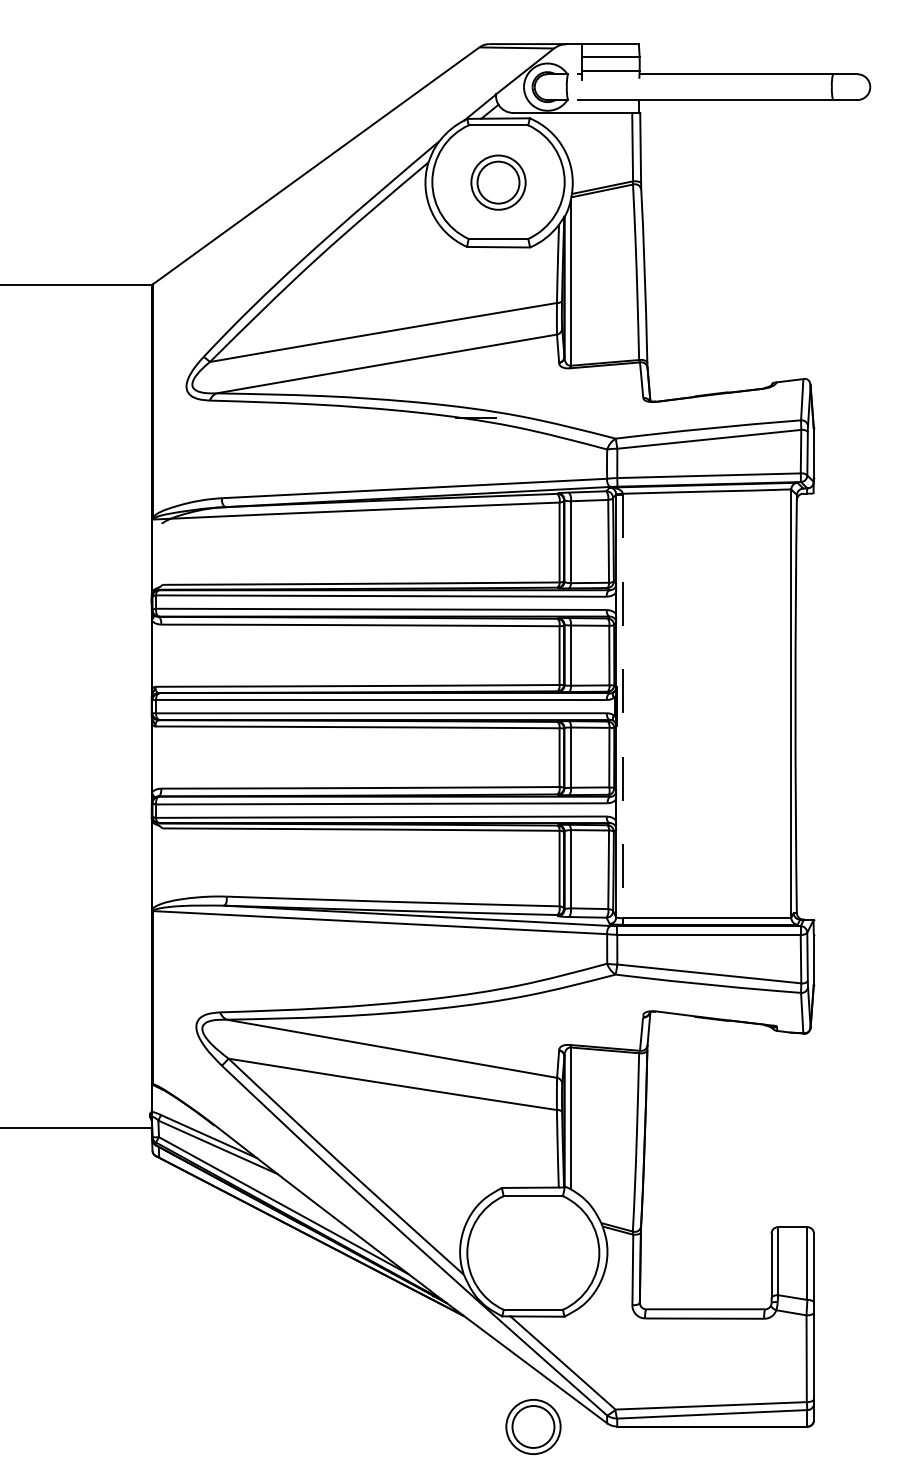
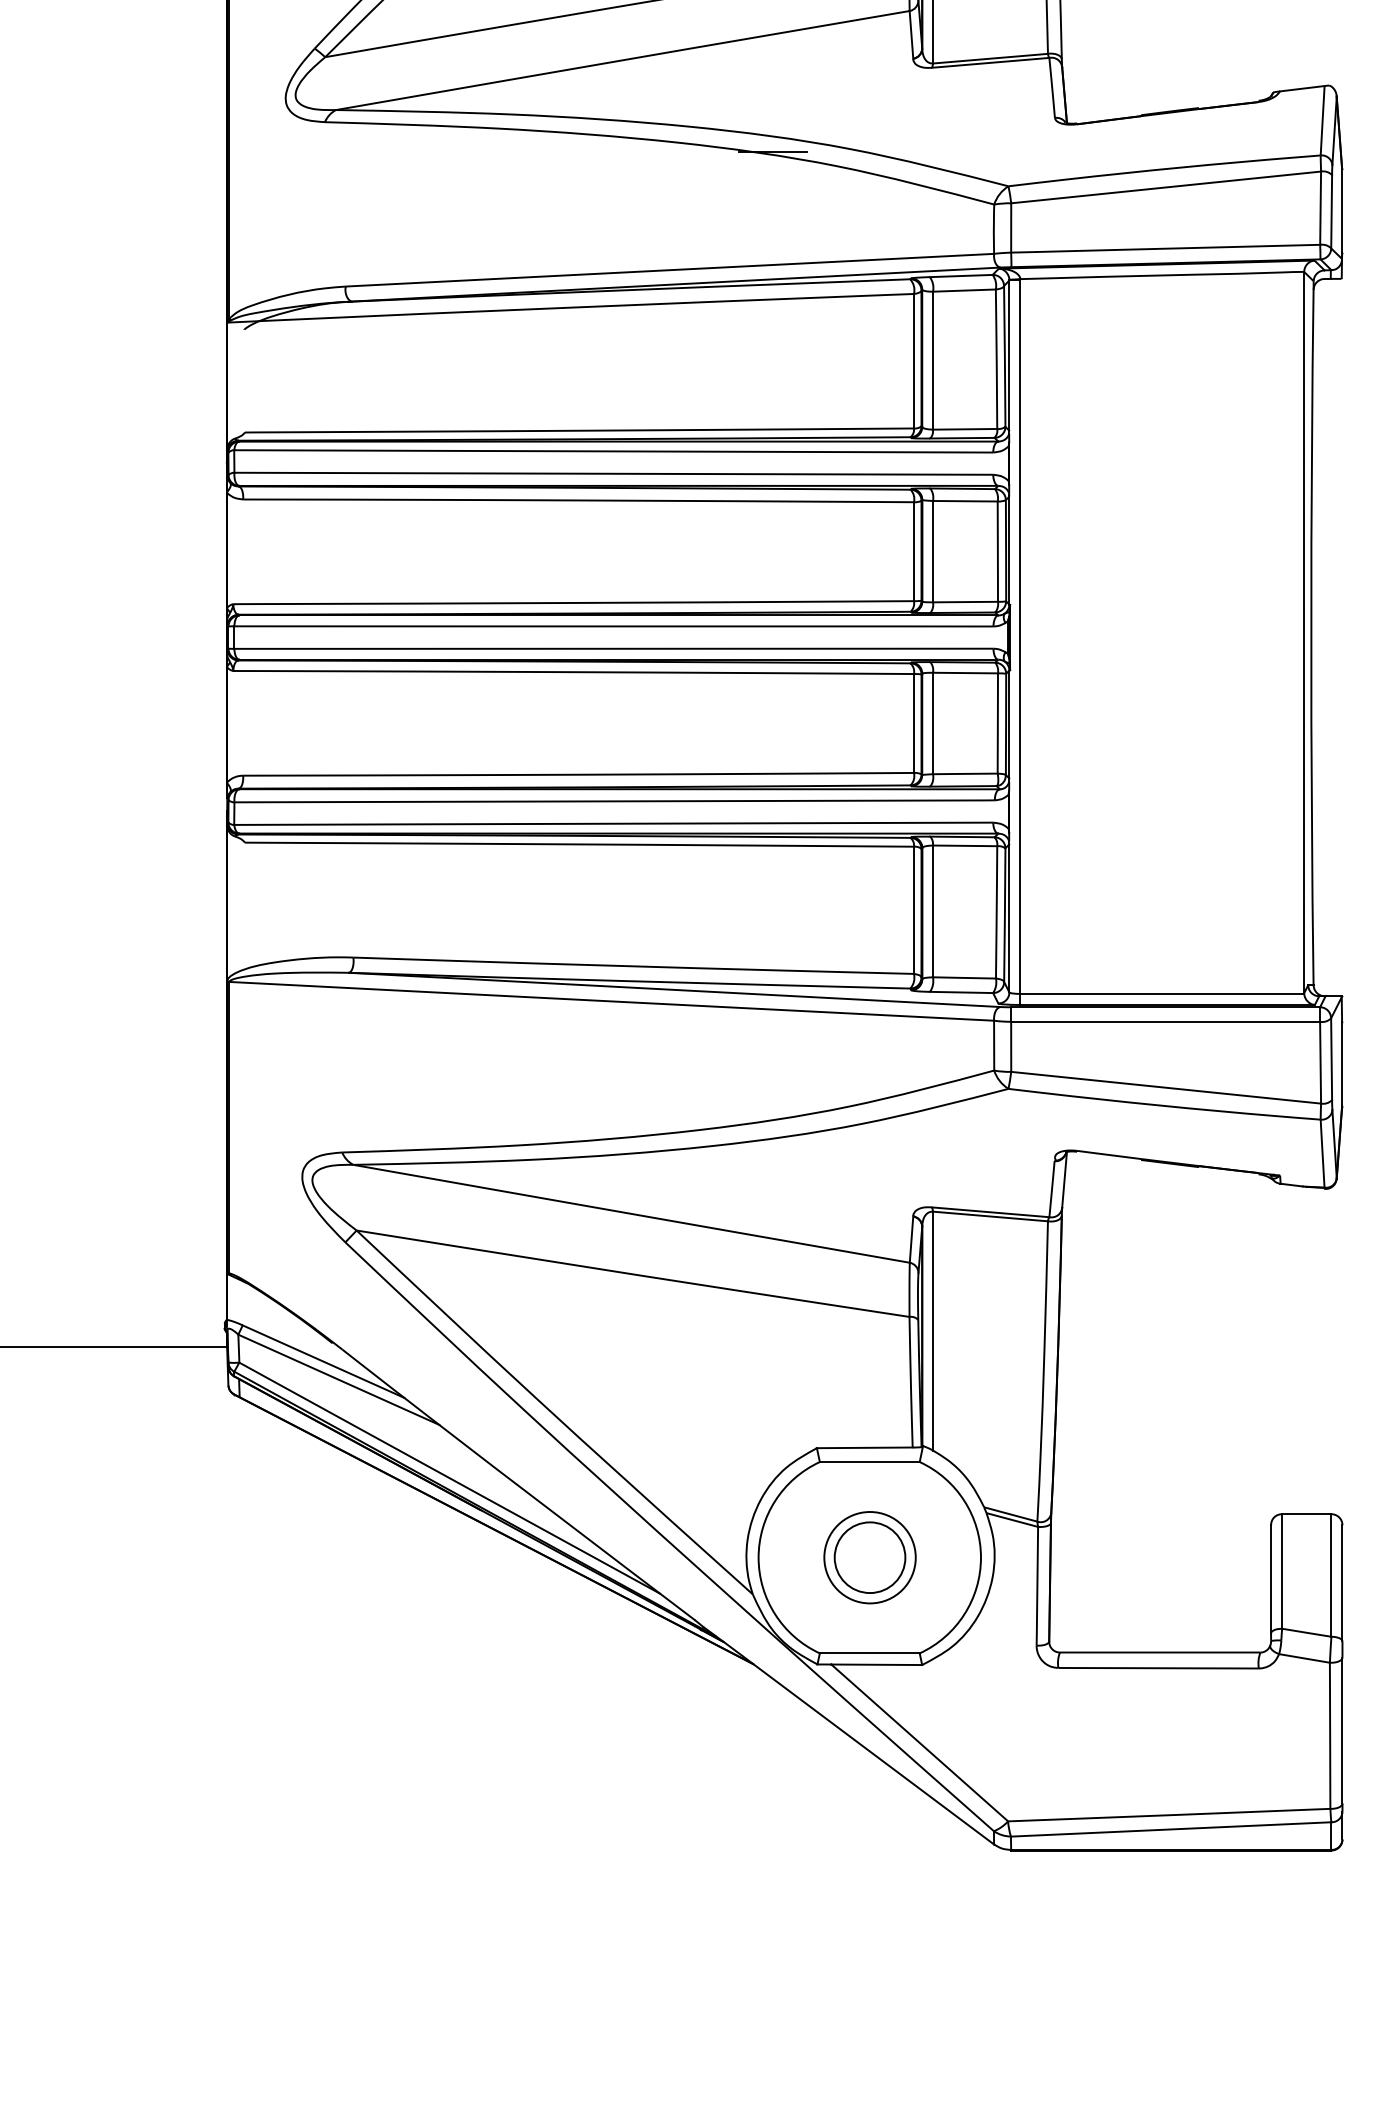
line: (622, 706) -> (1019, 637), dashed -> solid
part: (533, 1426) -> (870, 1556), moved

